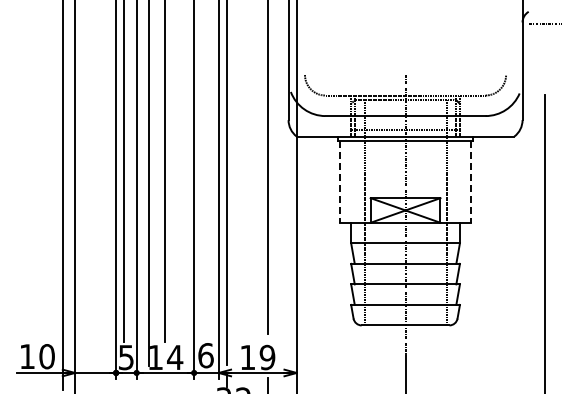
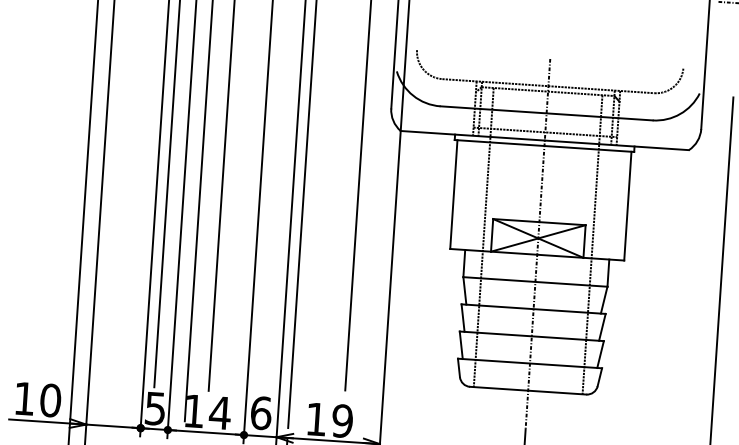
line: (339, 182) -> (453, 195), dashed -> solid
line: (471, 182) -> (628, 207), dashed -> solid

